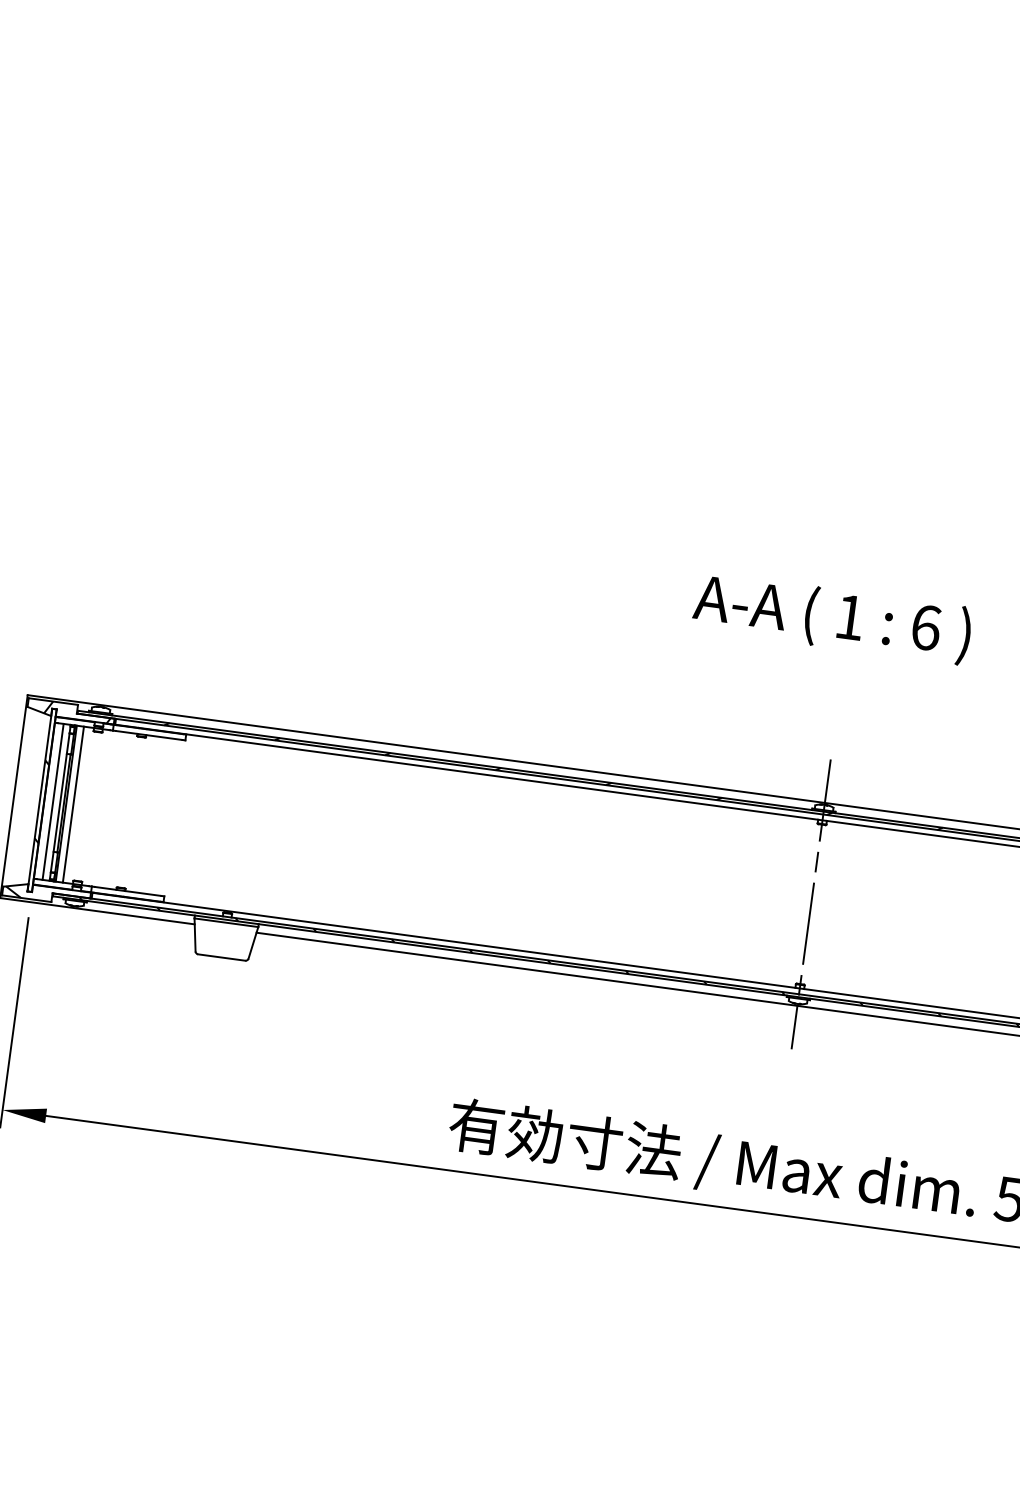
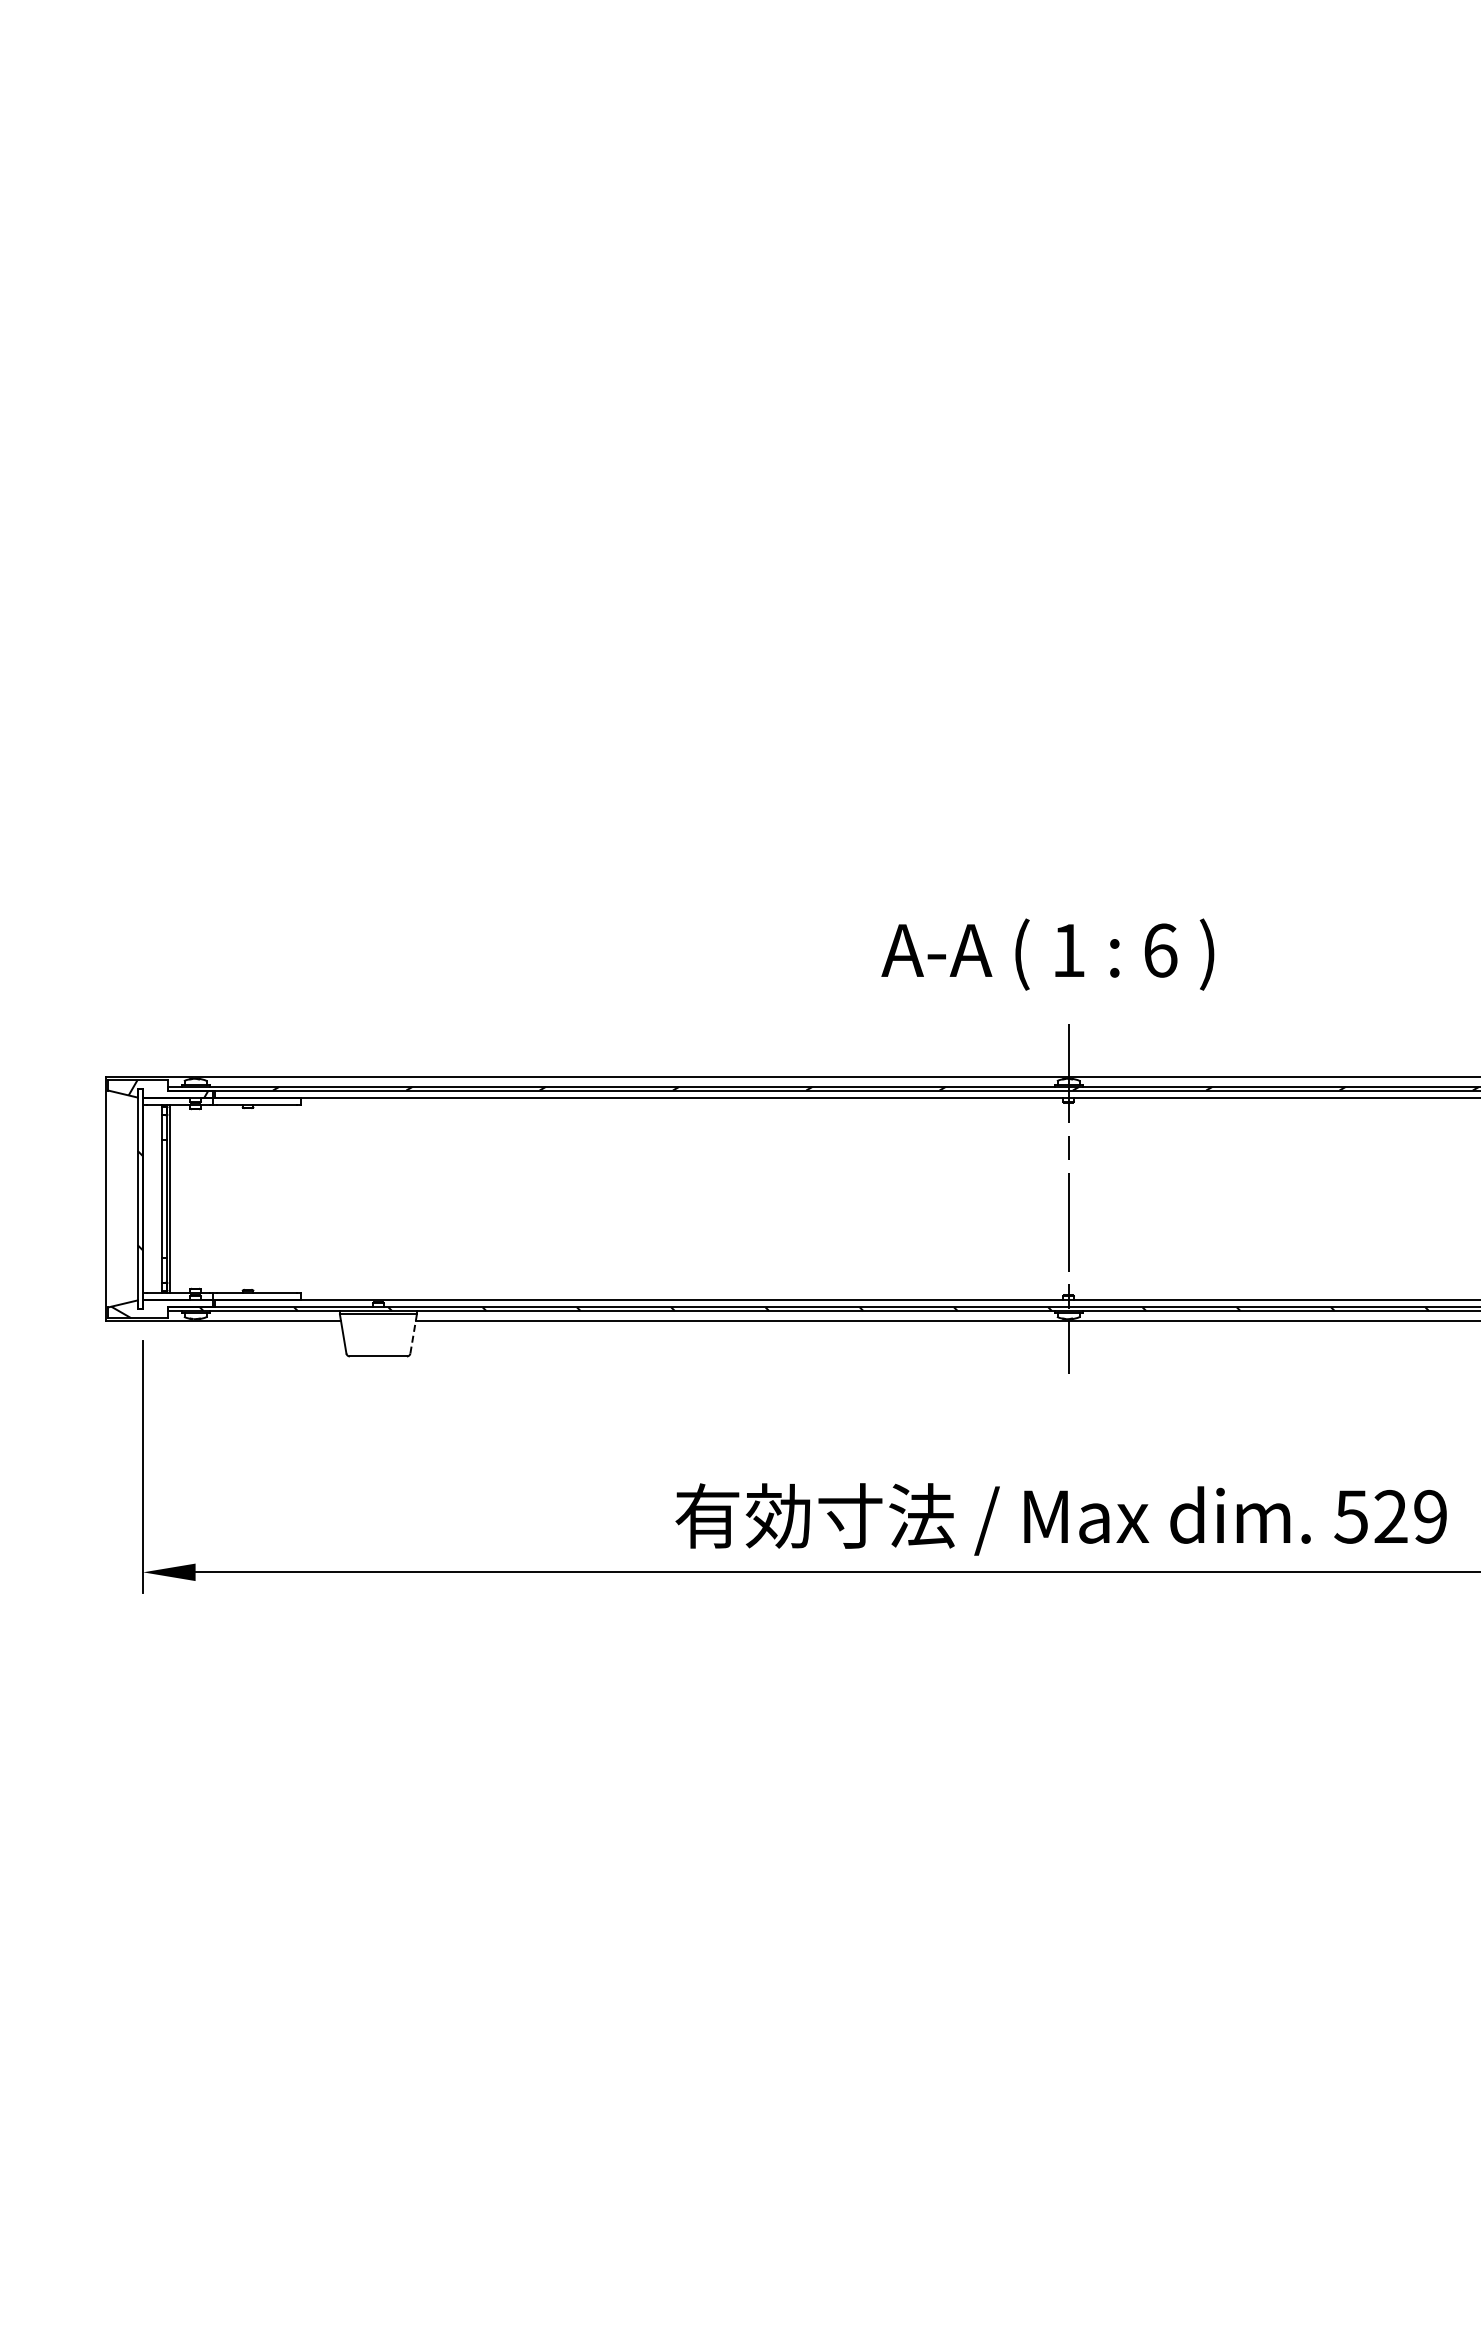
text: (832, 618) -> (1047, 954), moved
line: (53, 801) -> (153, 1198), removed
line: (73, 804) -> (178, 1198), removed
line: (253, 943) -> (413, 1334), solid -> dashed

